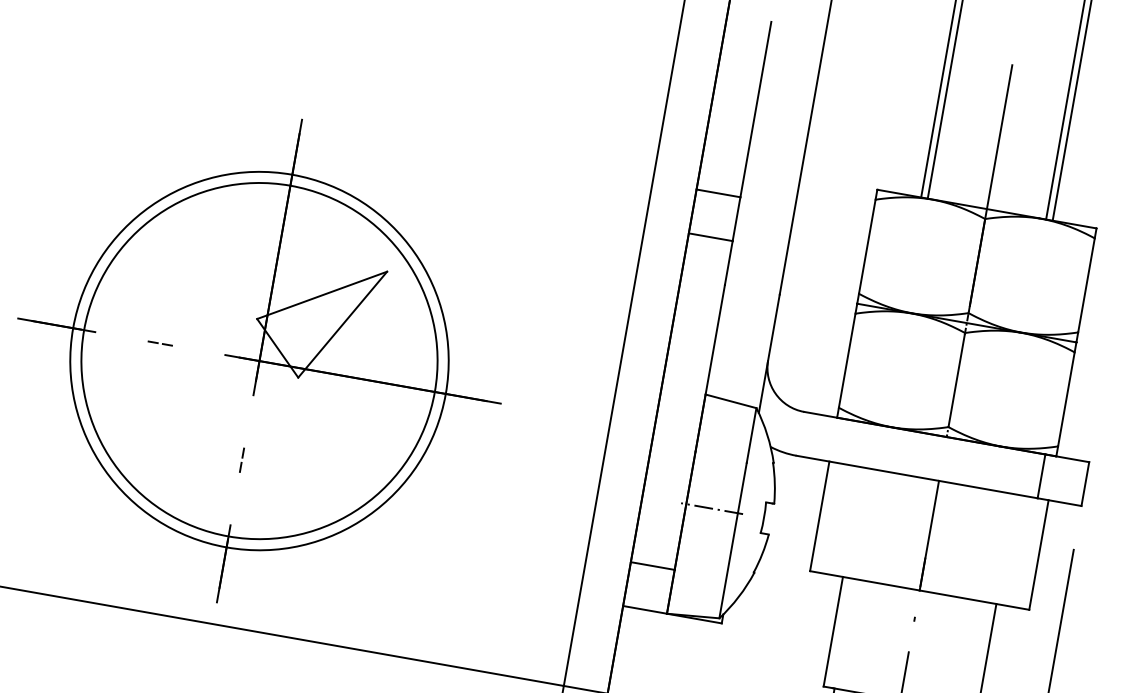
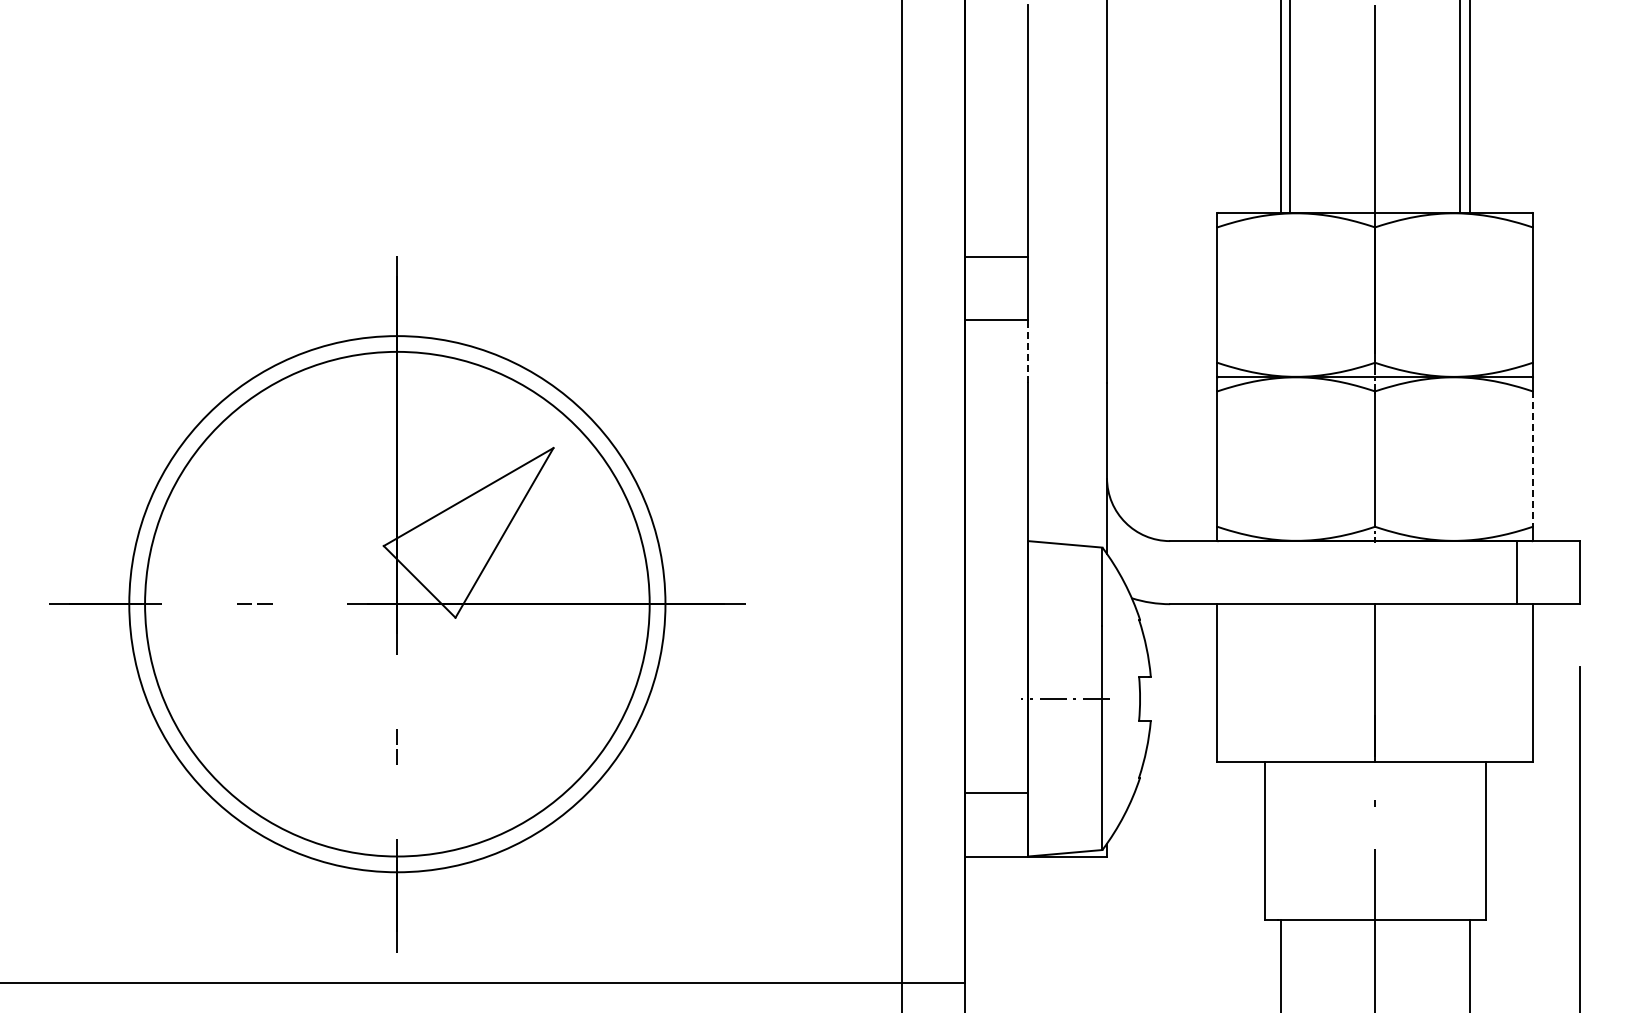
line: (729, 262) -> (1028, 351), solid -> dashed
line: (1066, 399) -> (1532, 459), solid -> dashed

